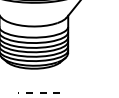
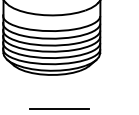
line: (38, 93) -> (58, 109), dashed -> solid

